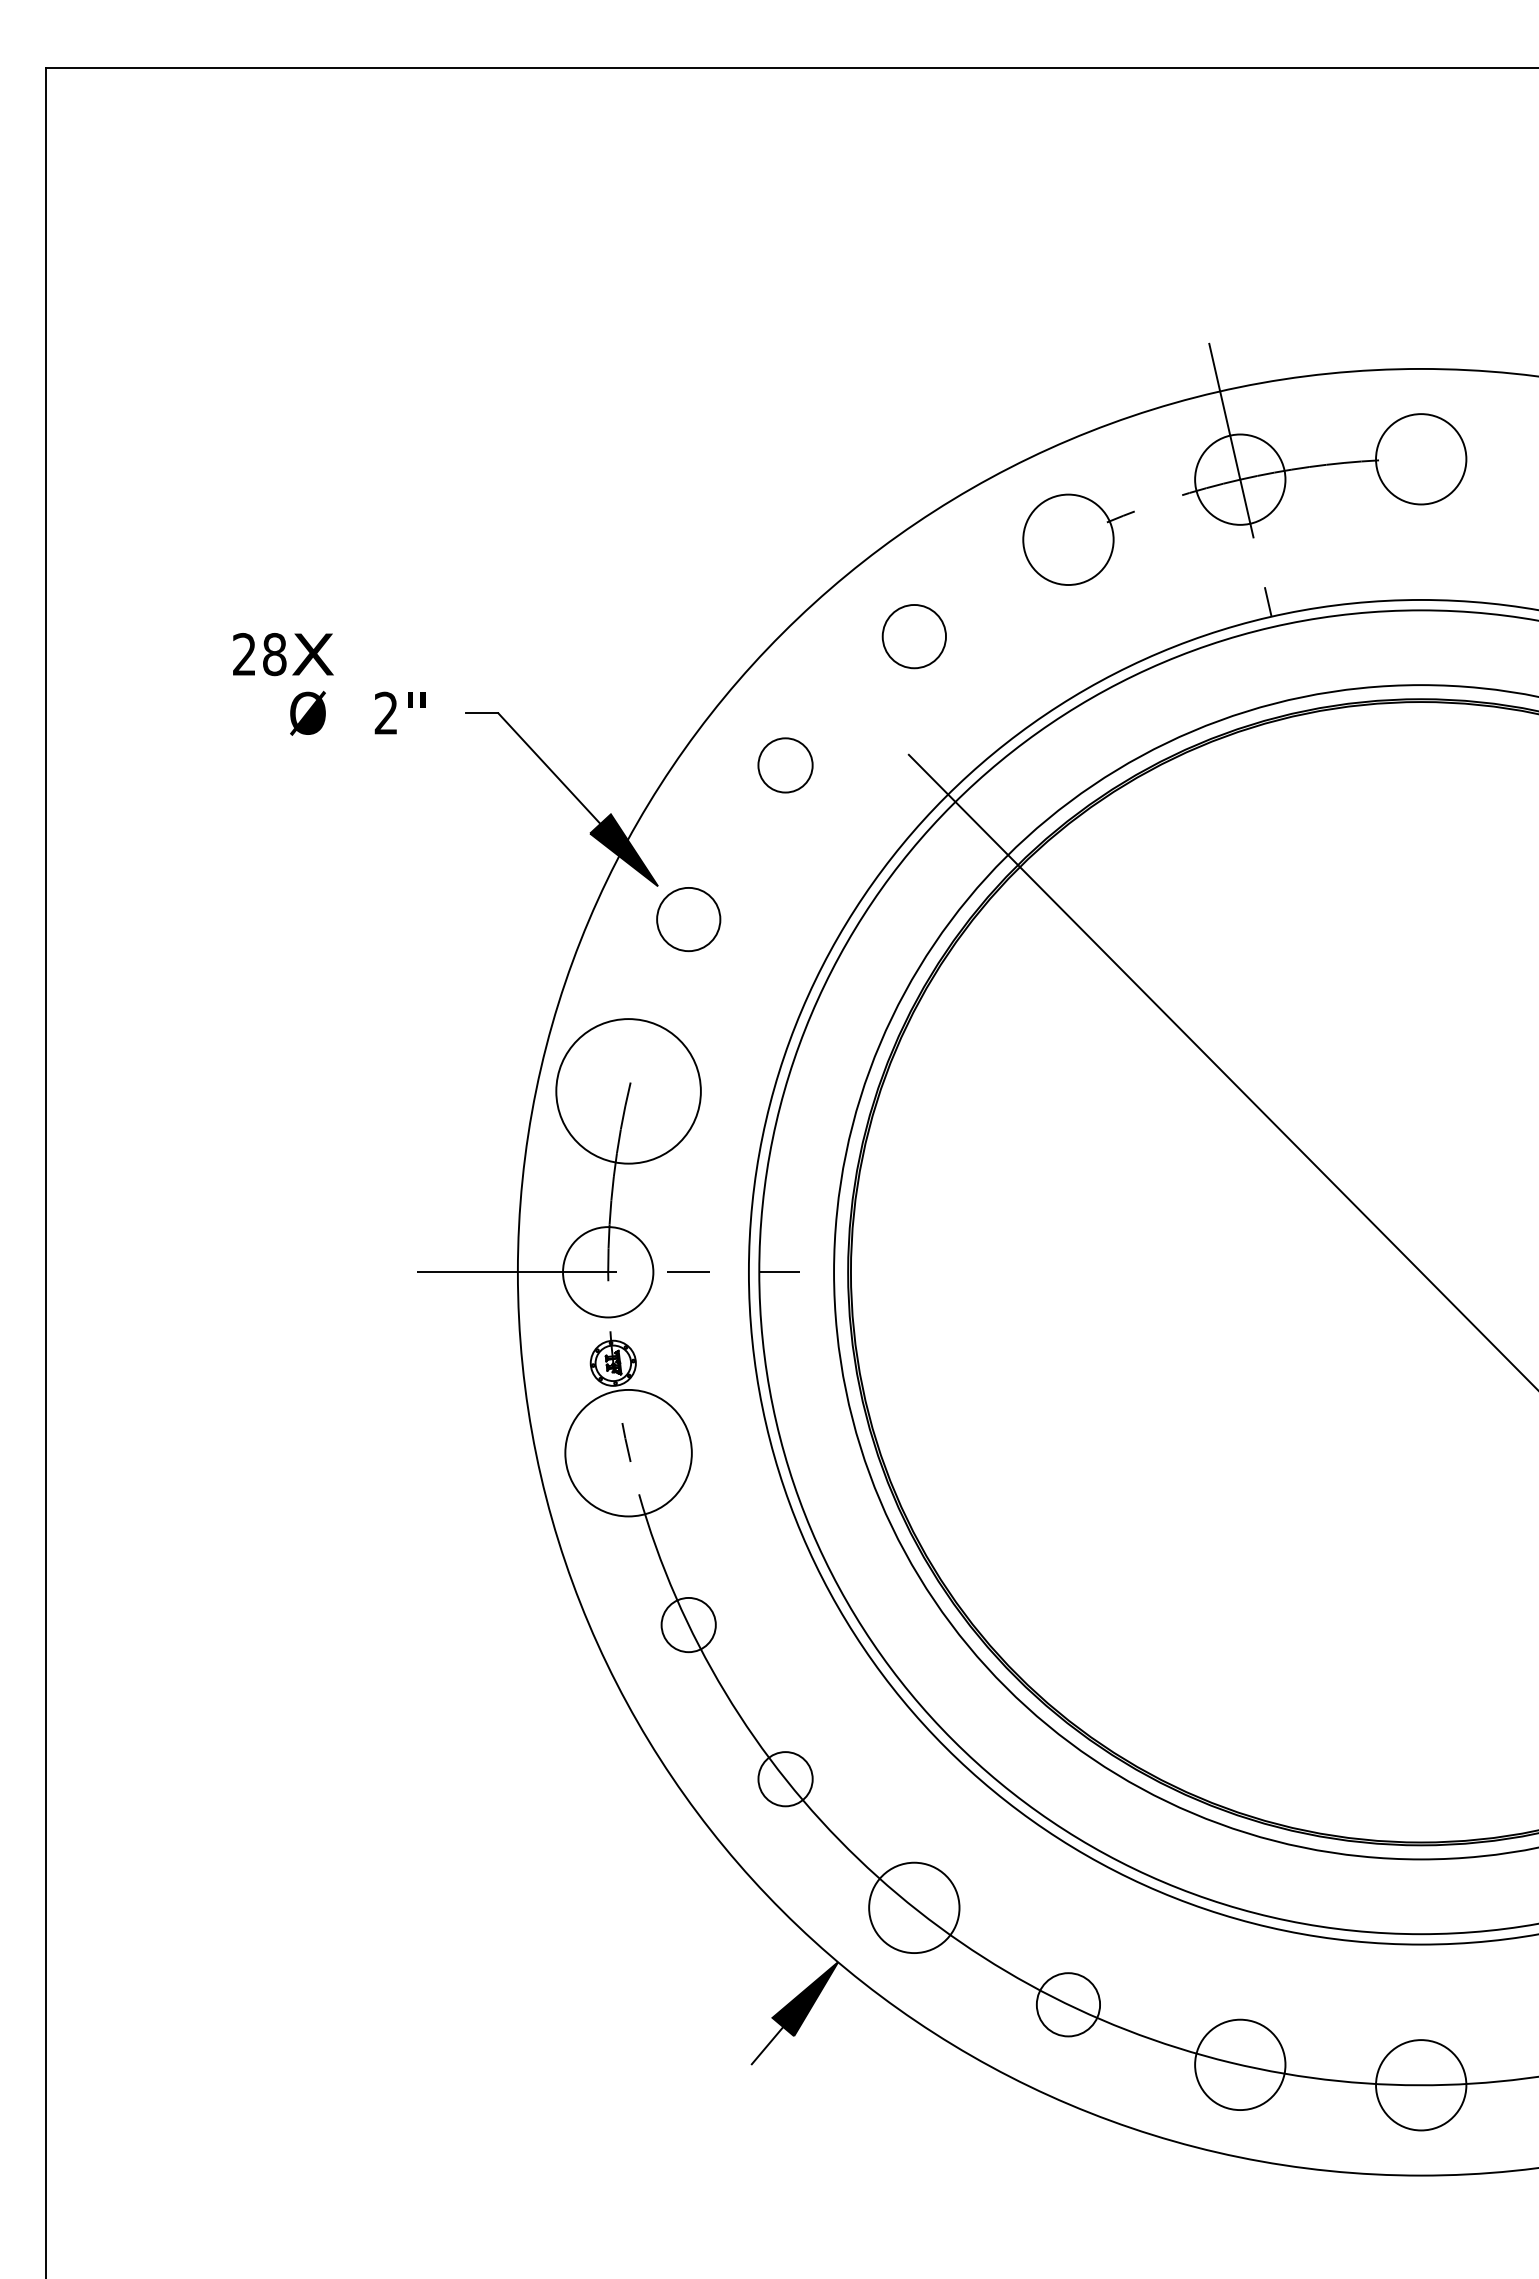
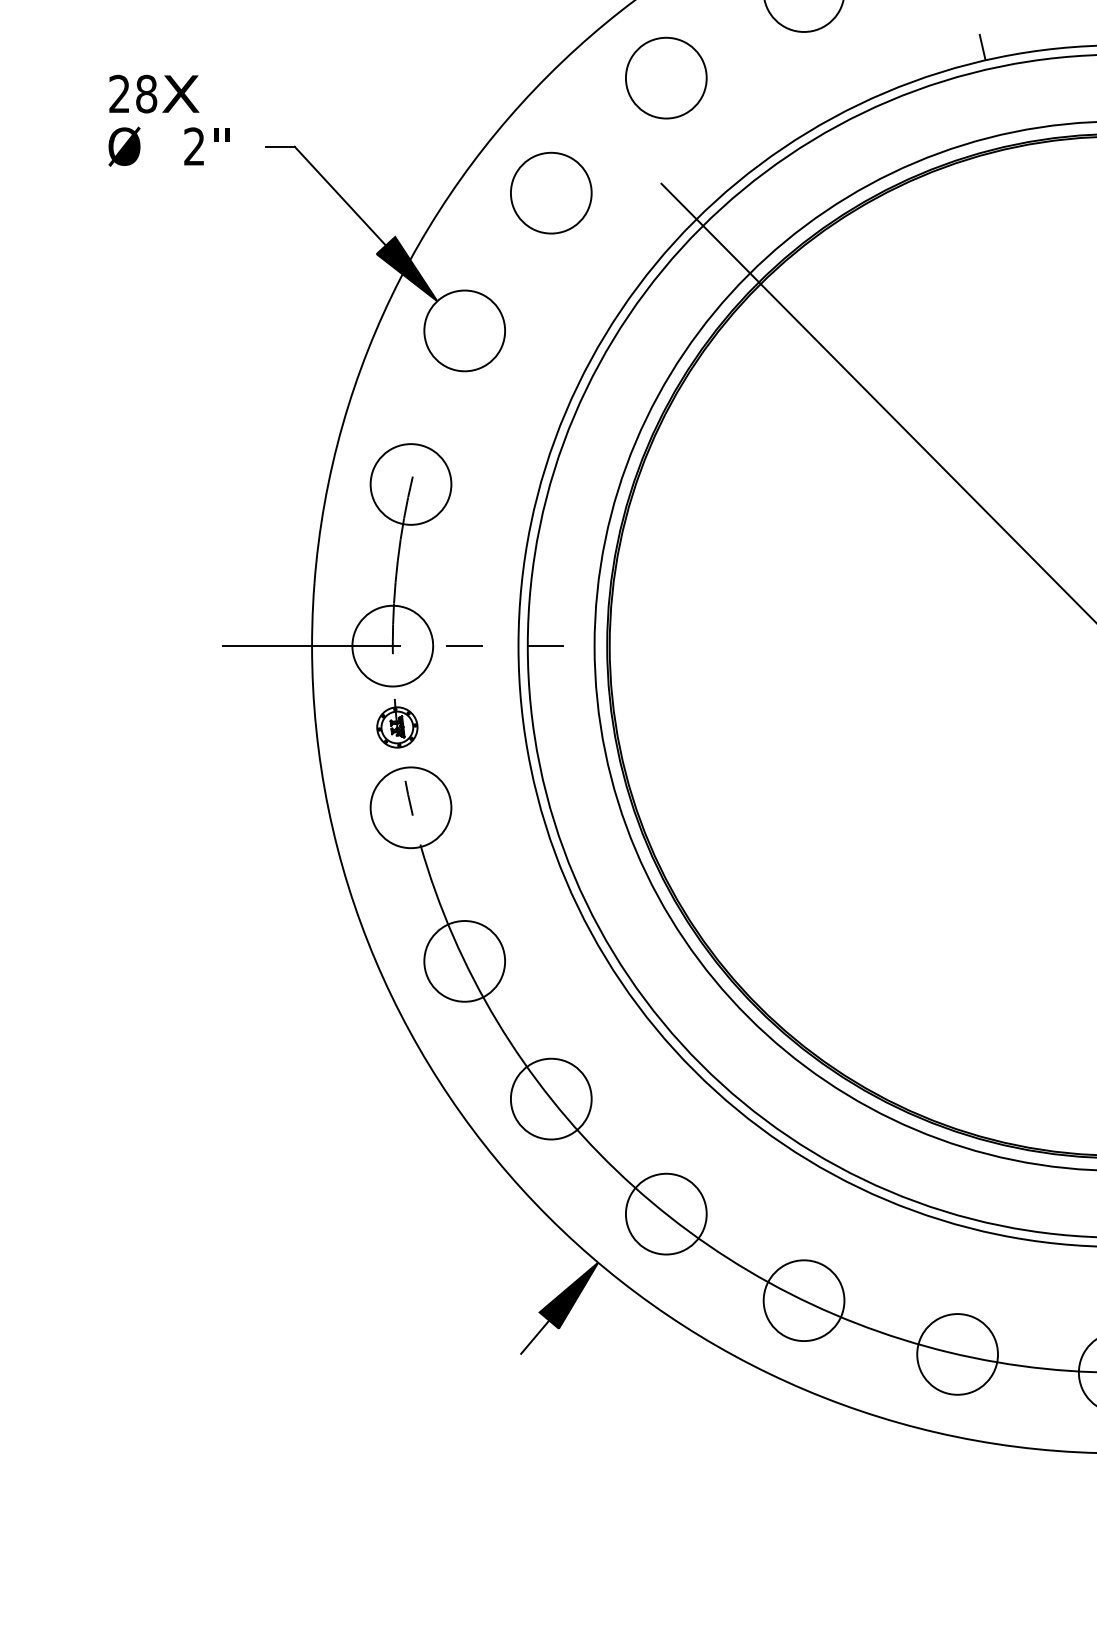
circle: (914, 636) -> (666, 78), size x1.43
text: (283, 654) -> (154, 94), moved
circle: (785, 765) -> (551, 193), size x1.67
circle: (688, 919) -> (464, 330), size x1.43
circle: (628, 1091) -> (410, 484), size x0.62
circle: (628, 1453) -> (410, 808), size x0.71
circle: (688, 1624) -> (464, 960), size x1.67
circle: (785, 1779) -> (551, 1099), size x1.67
circle: (1068, 2004) -> (804, 1300), size x1.43

